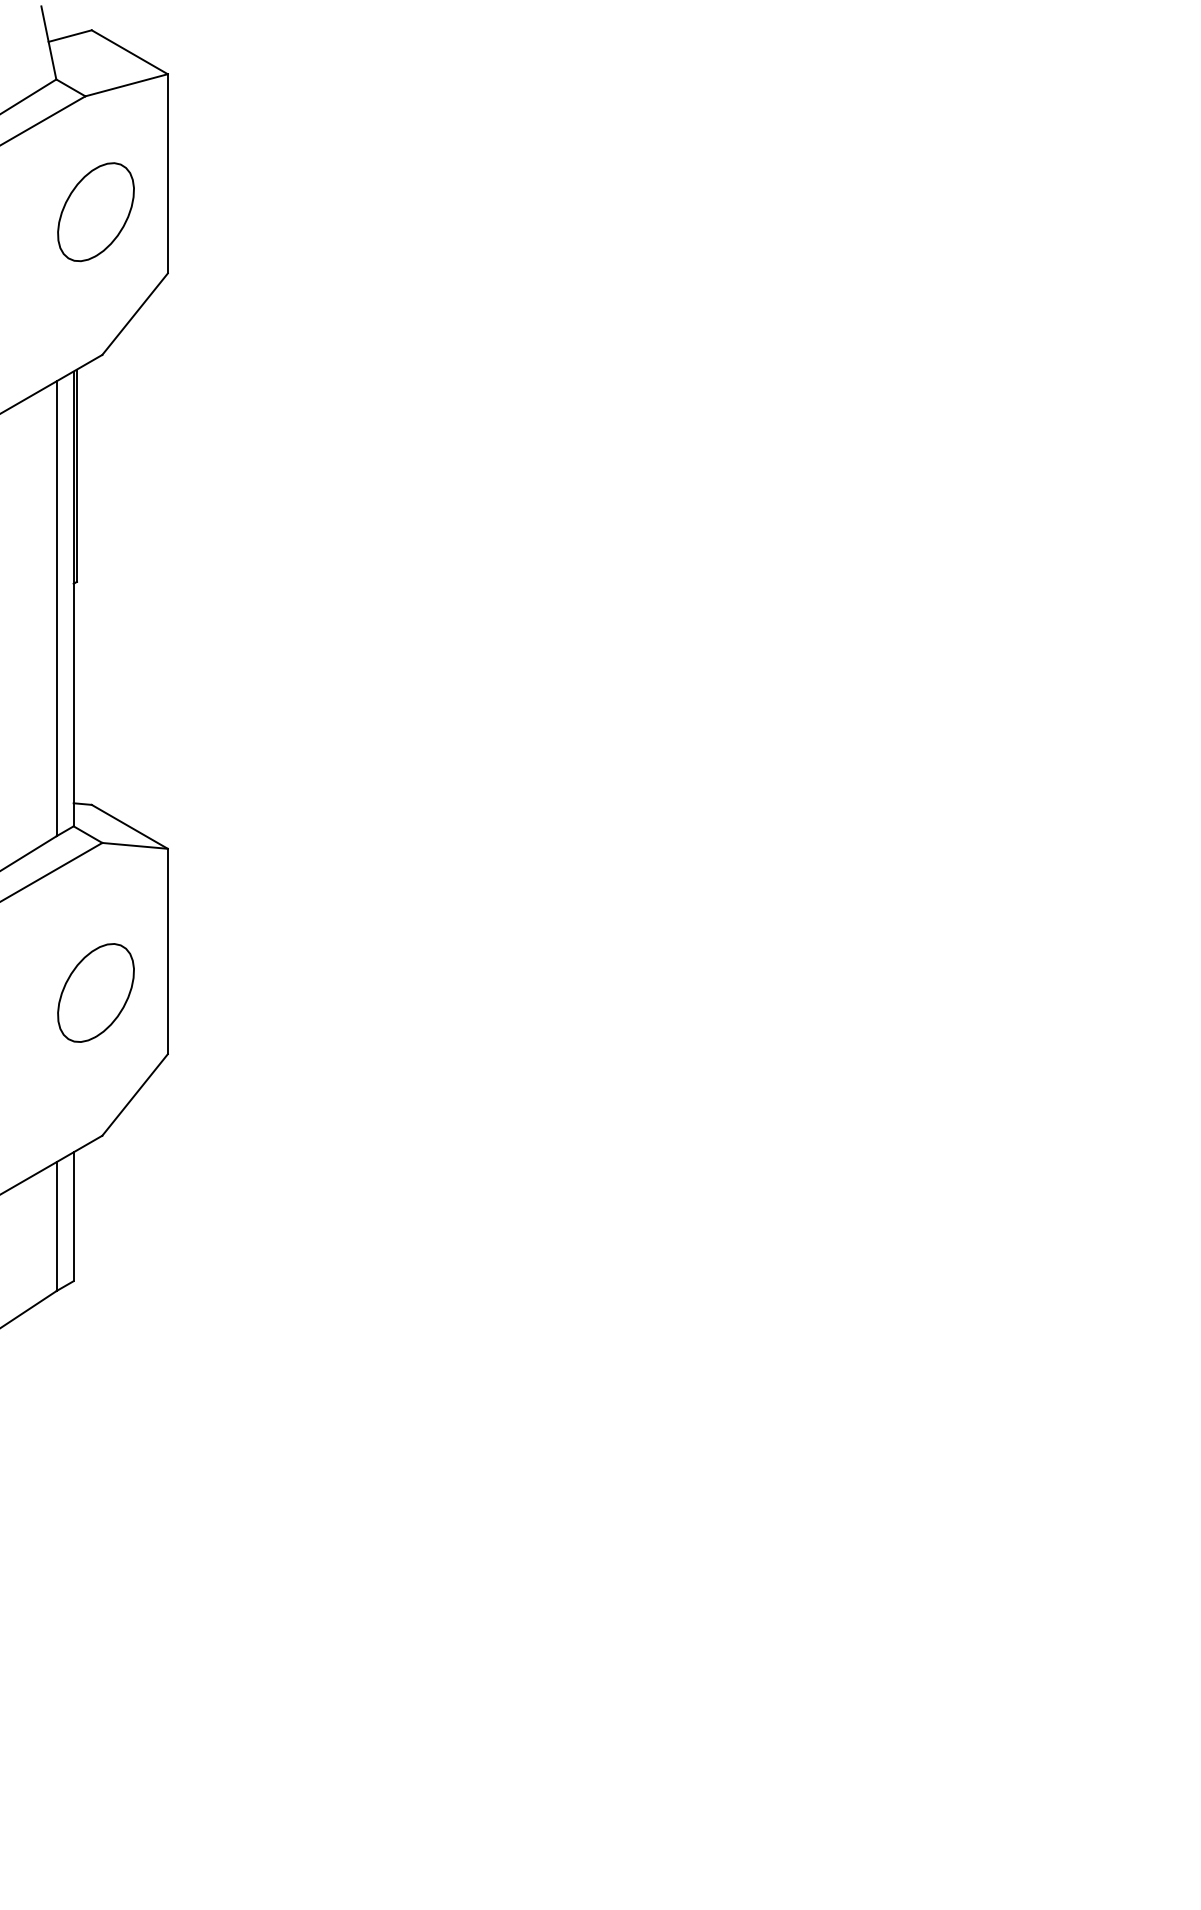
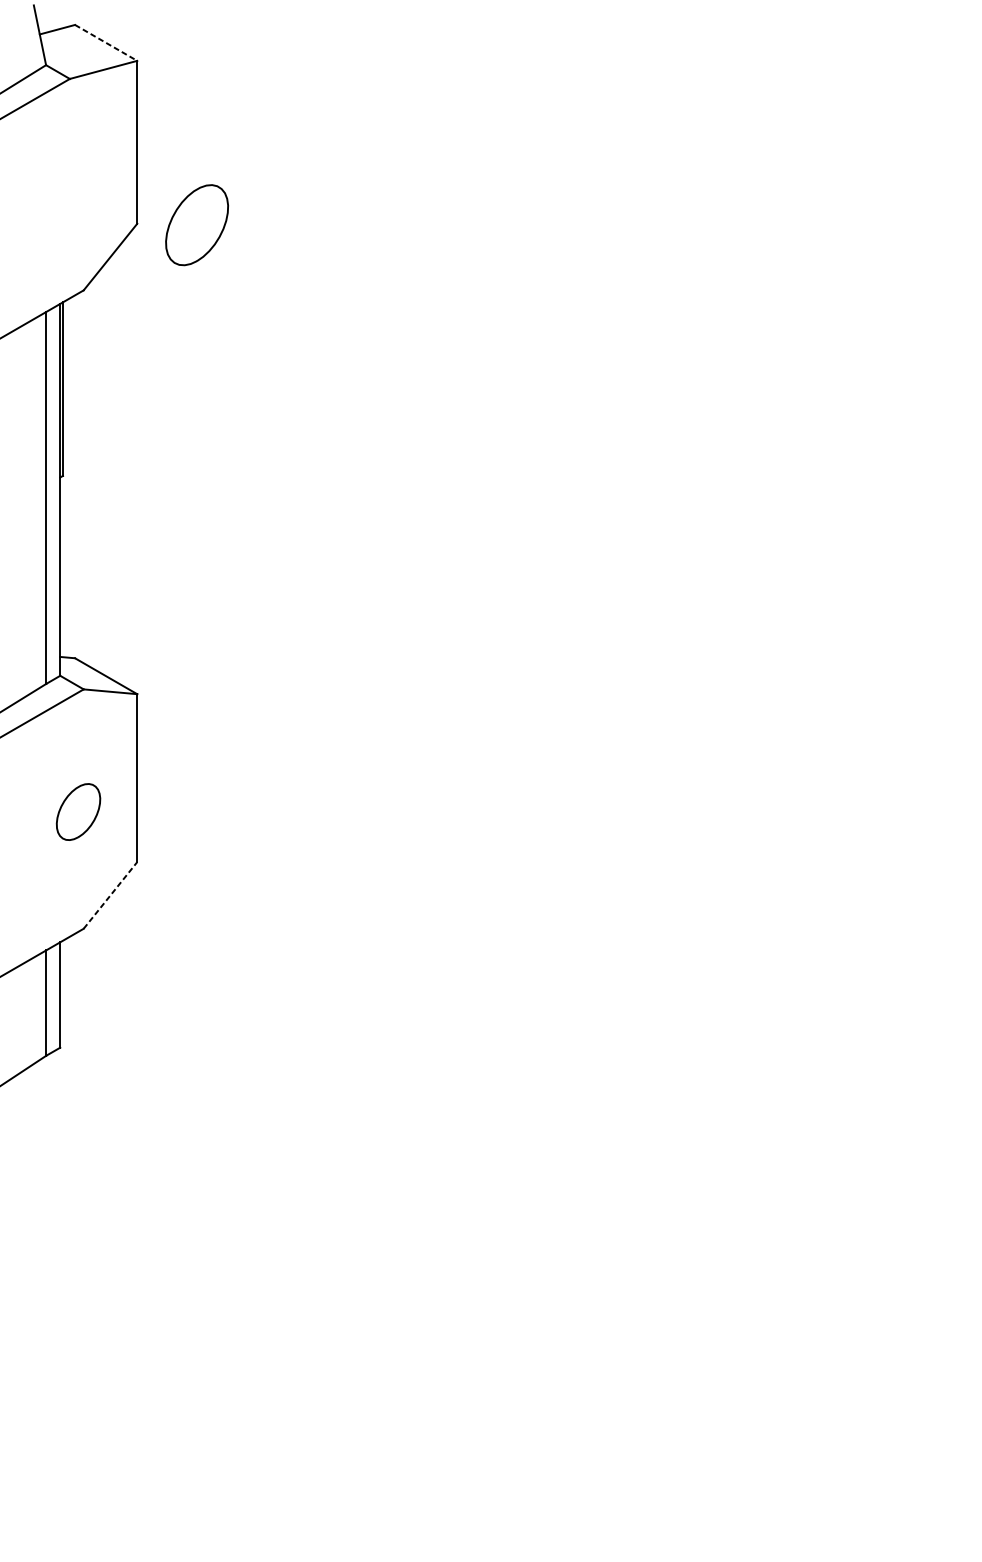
line: (129, 52) -> (105, 43), solid -> dashed
part: (95, 212) -> (196, 225), moved
part: (95, 992) -> (78, 811), size x0.7
line: (135, 1094) -> (110, 895), solid -> dashed

